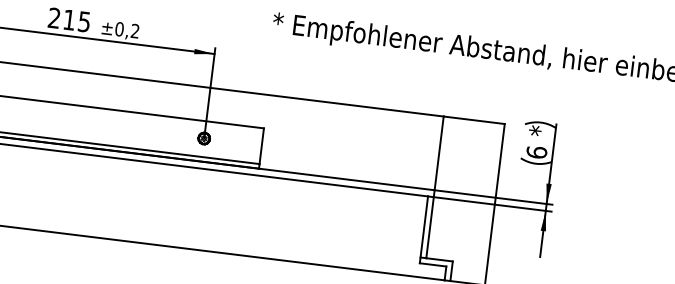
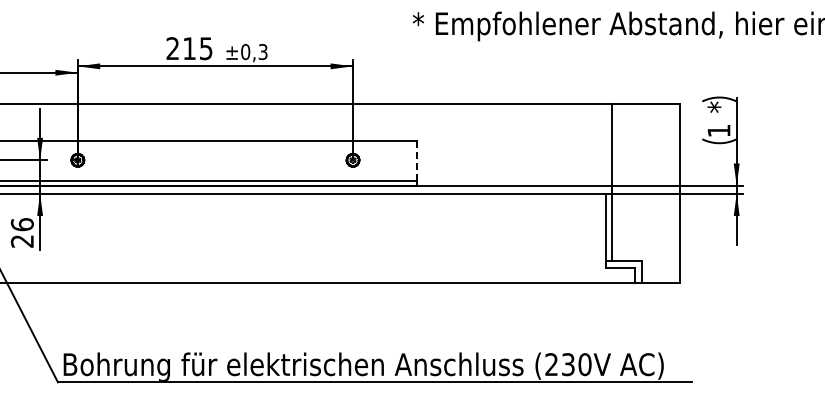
text: (134, 31) -> (262, 52), ±0,2 -> ±0,3
line: (262, 145) -> (417, 160), solid -> dashed
text: (536, 152) -> (718, 130), 6 -> 1

